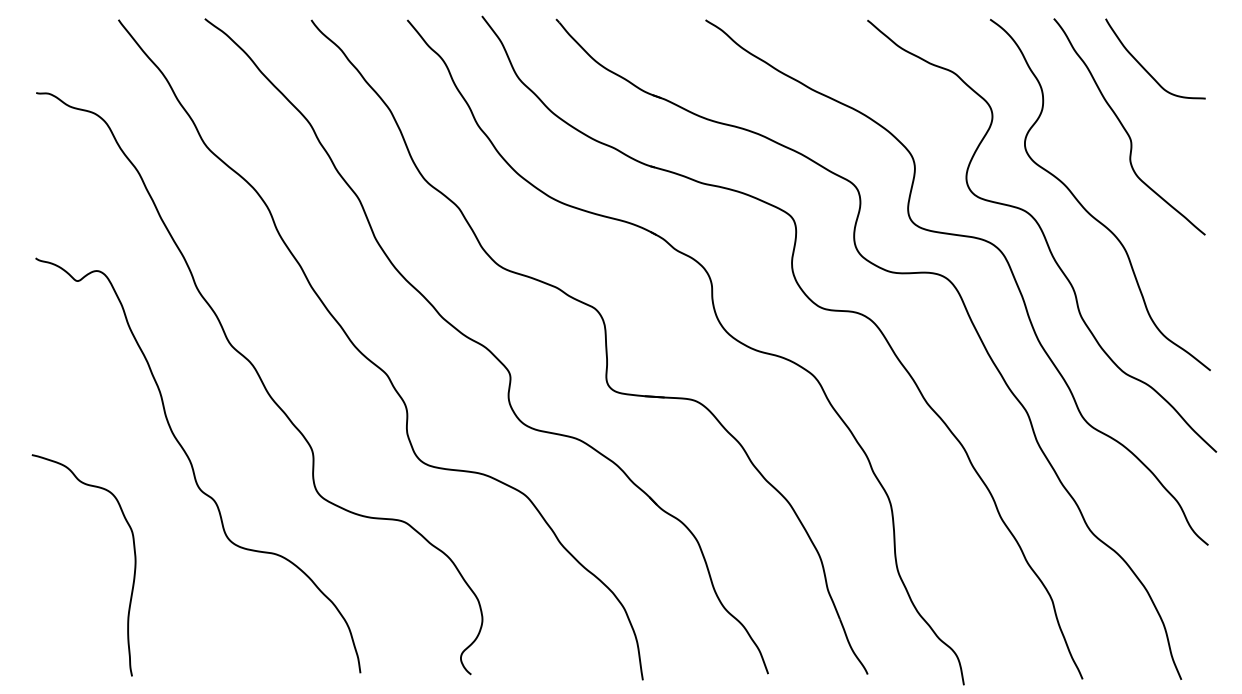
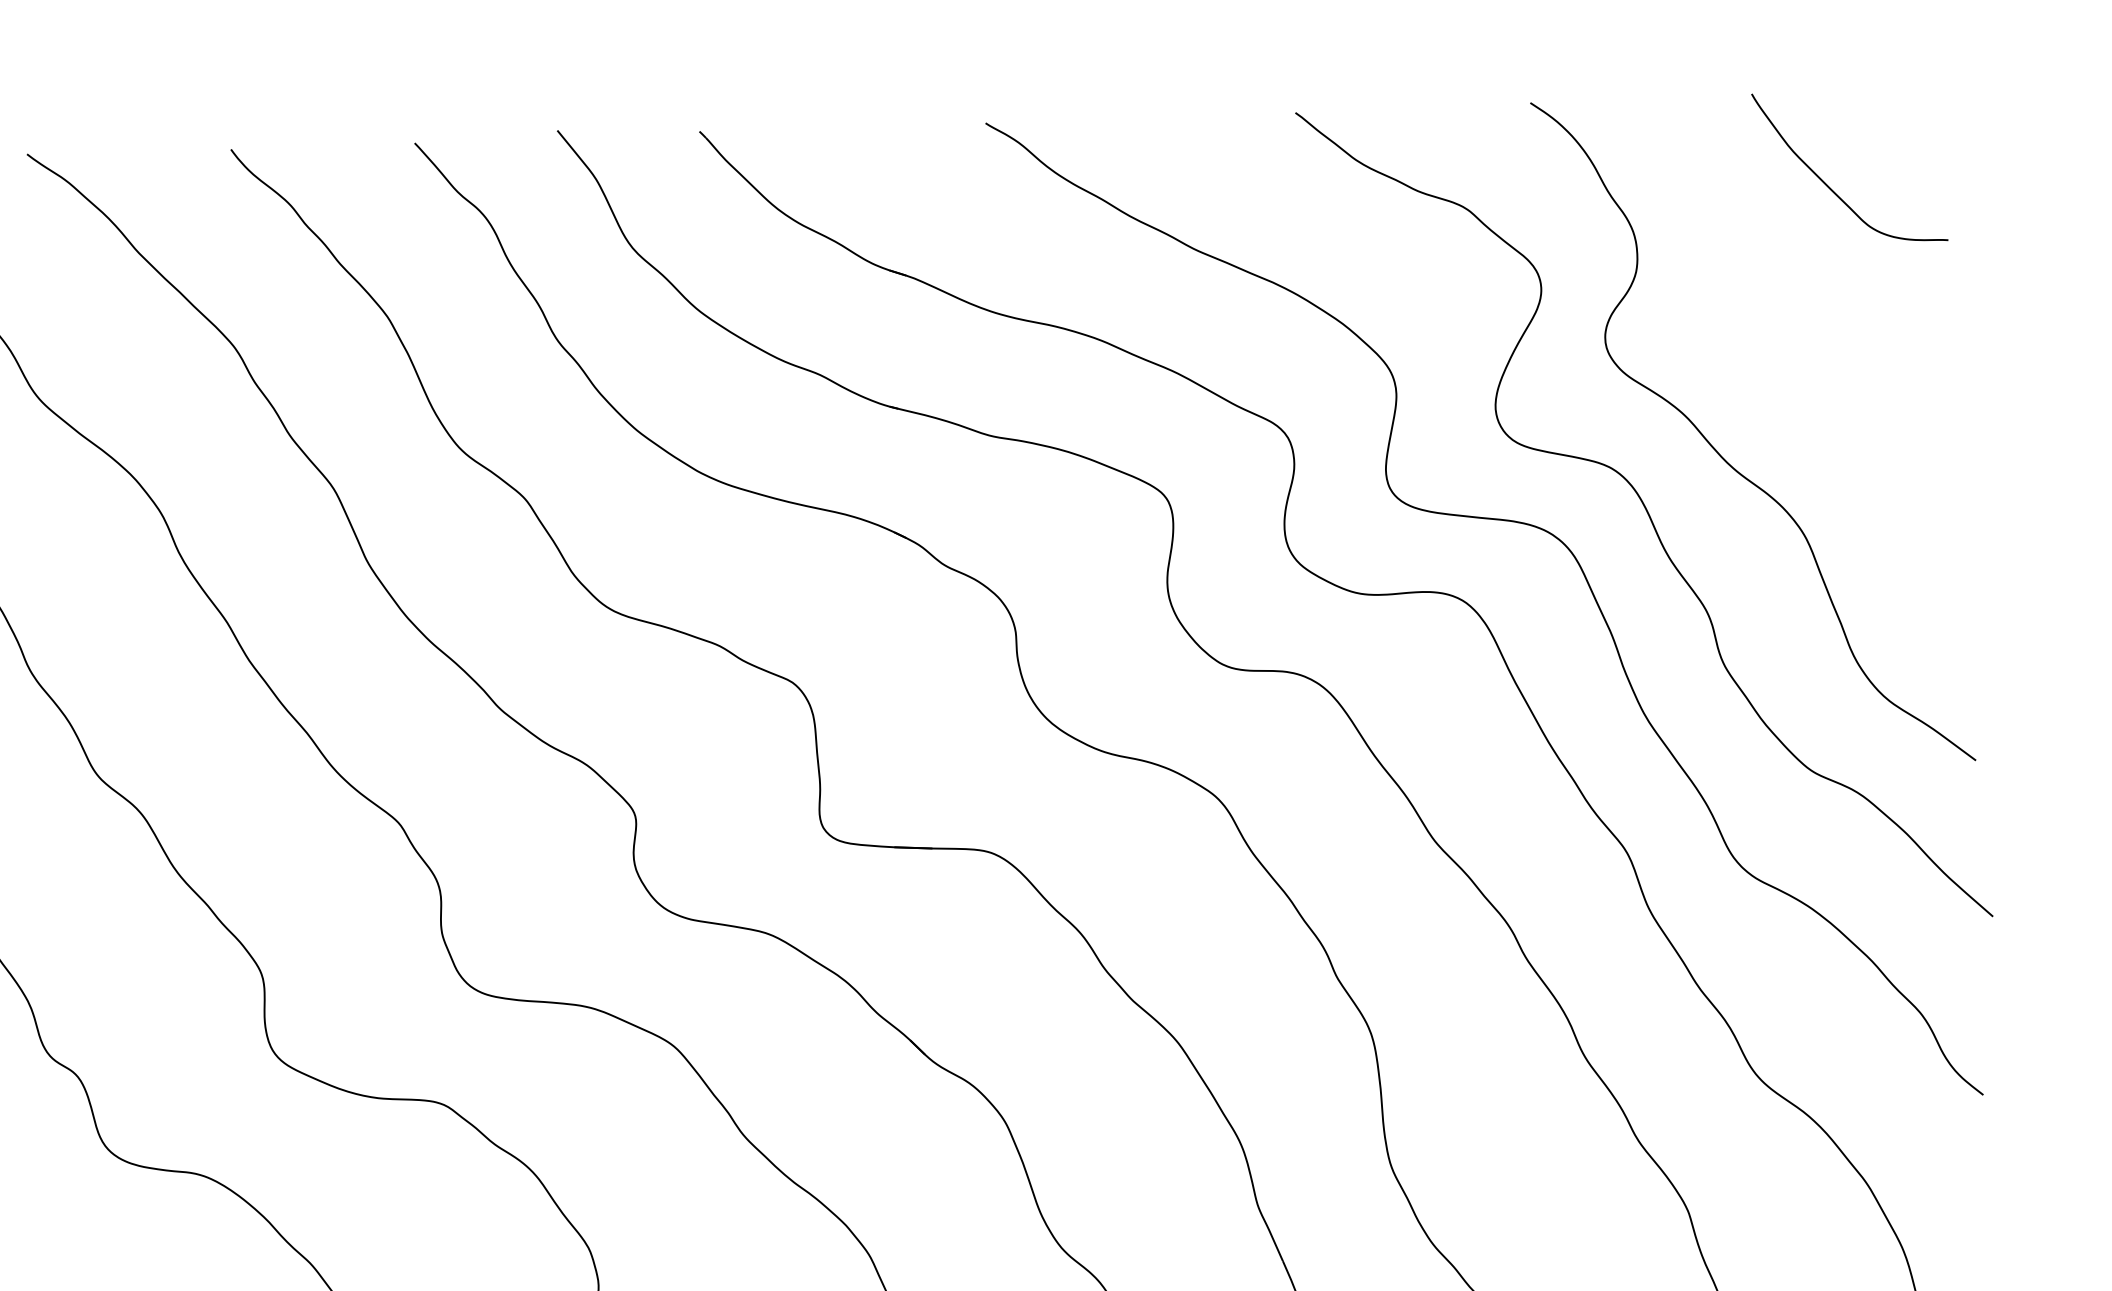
curve: (1126, 129) -> (1798, 304), removed

